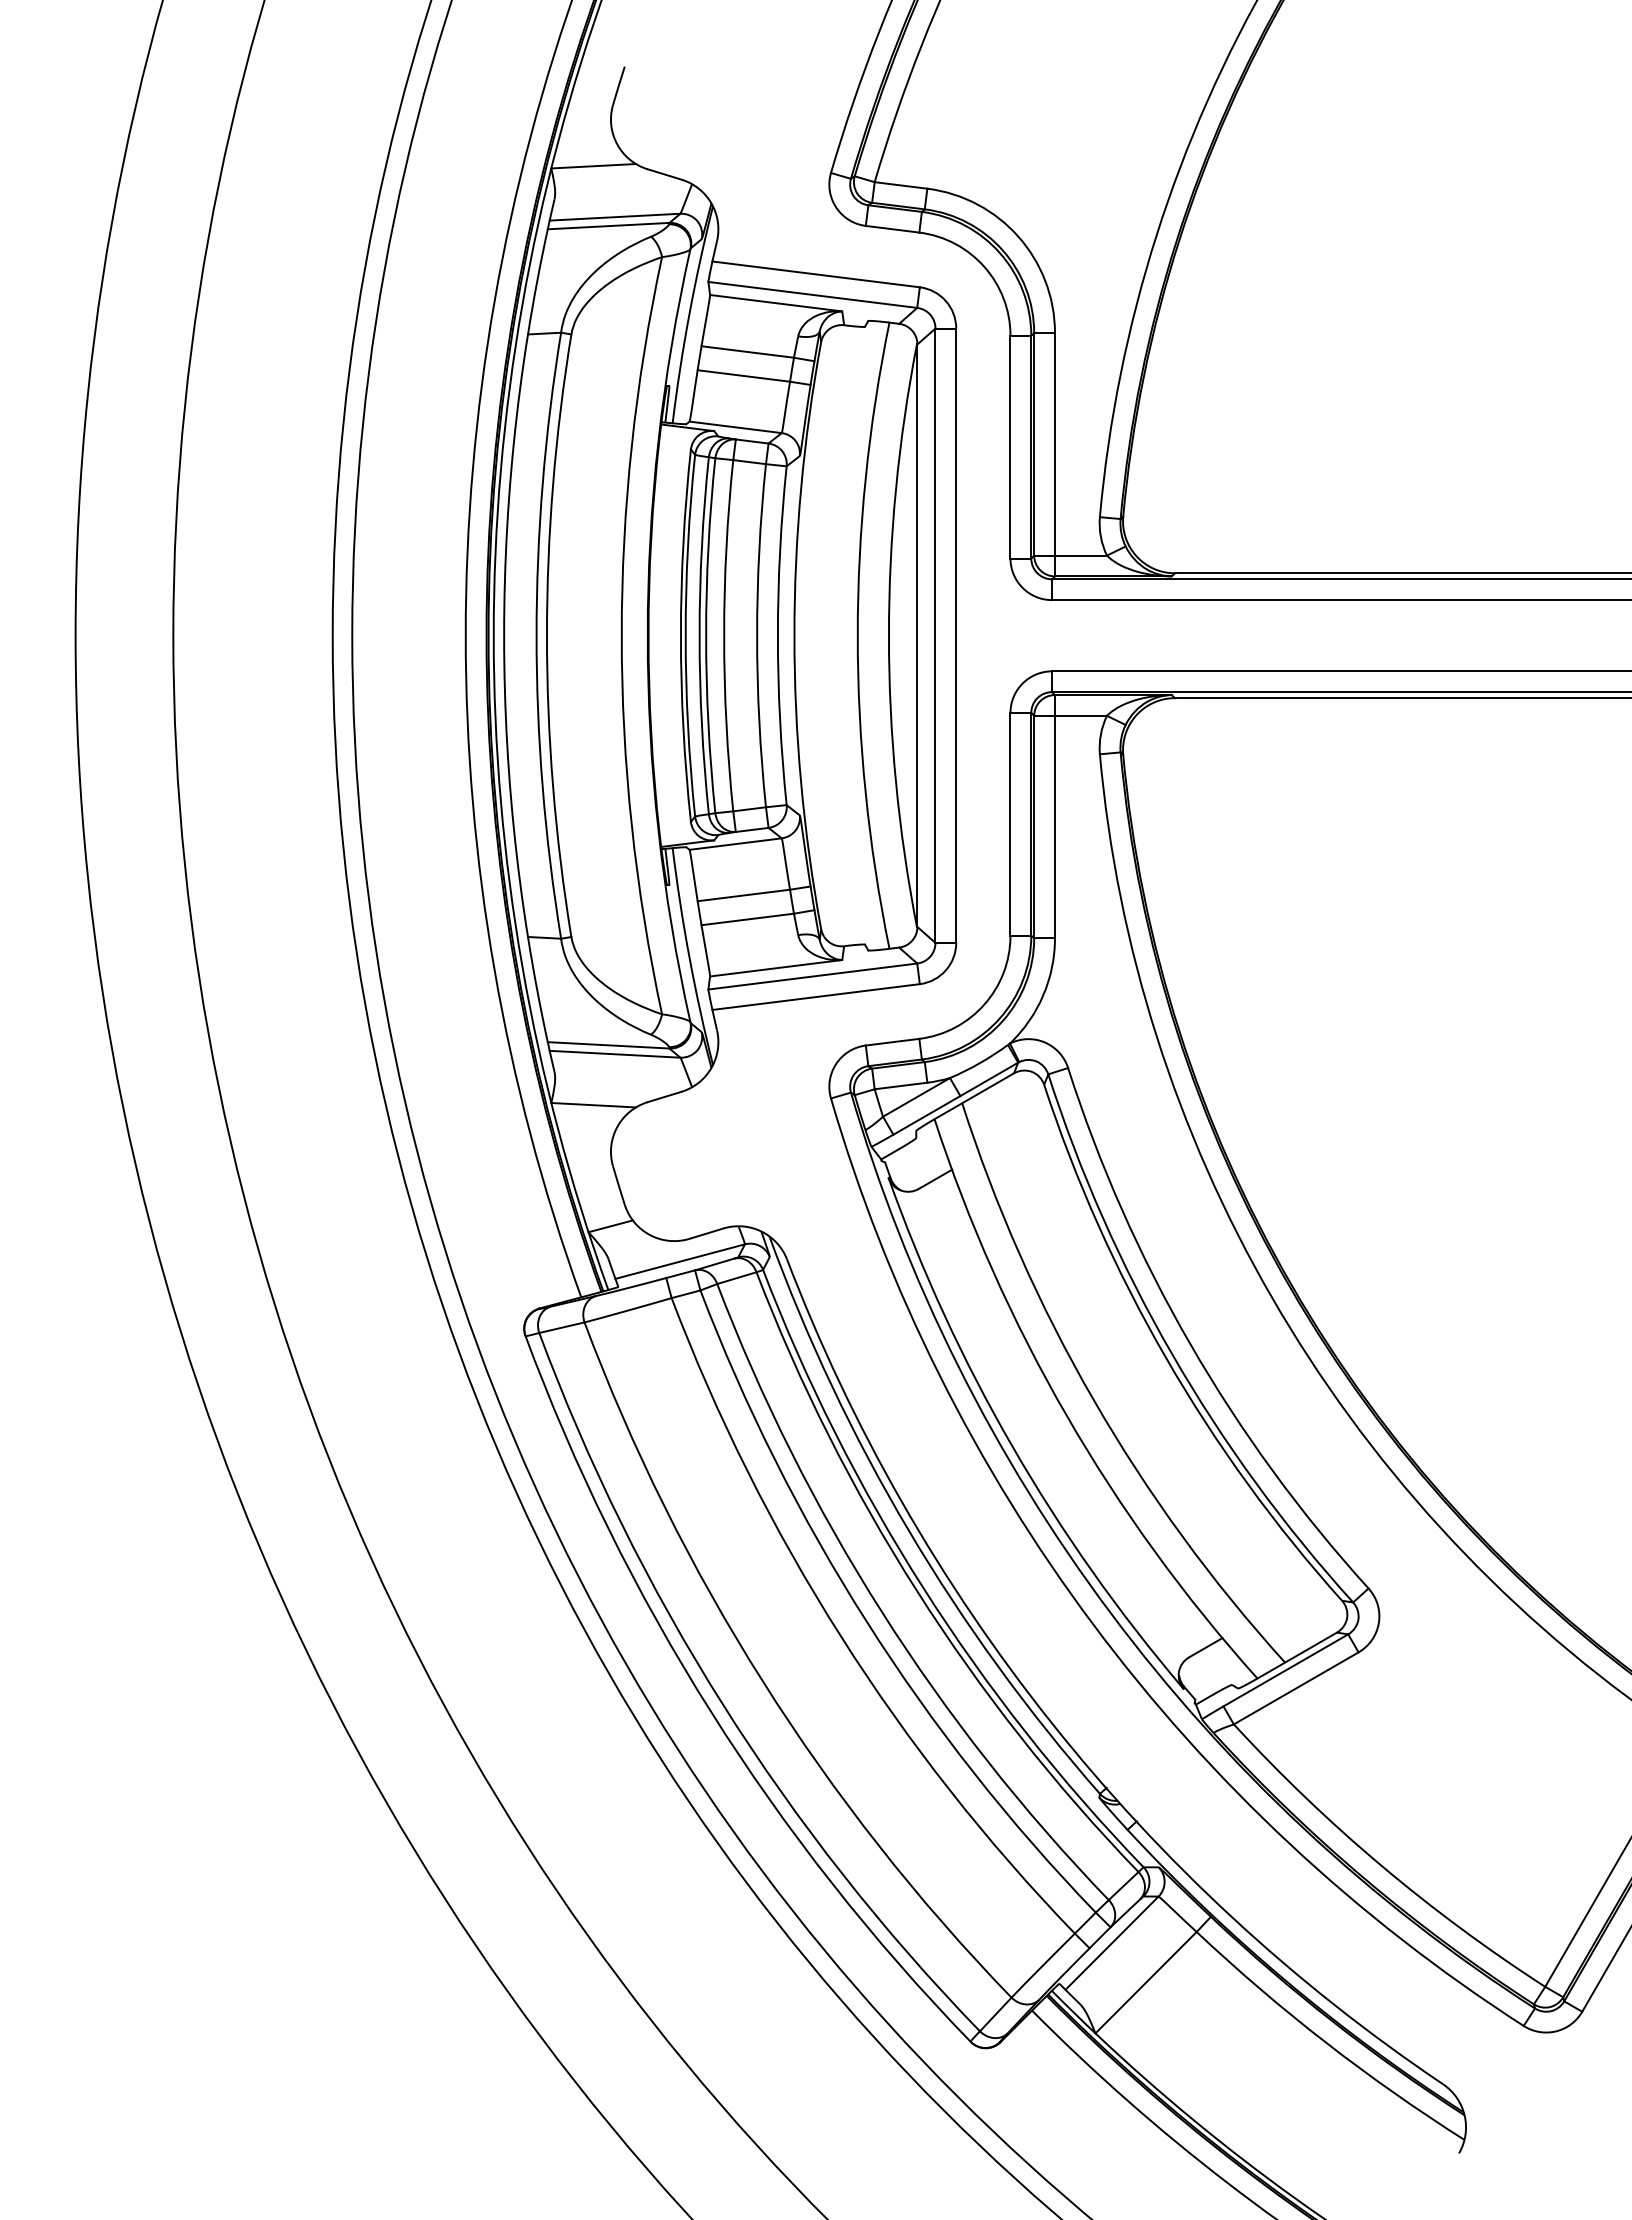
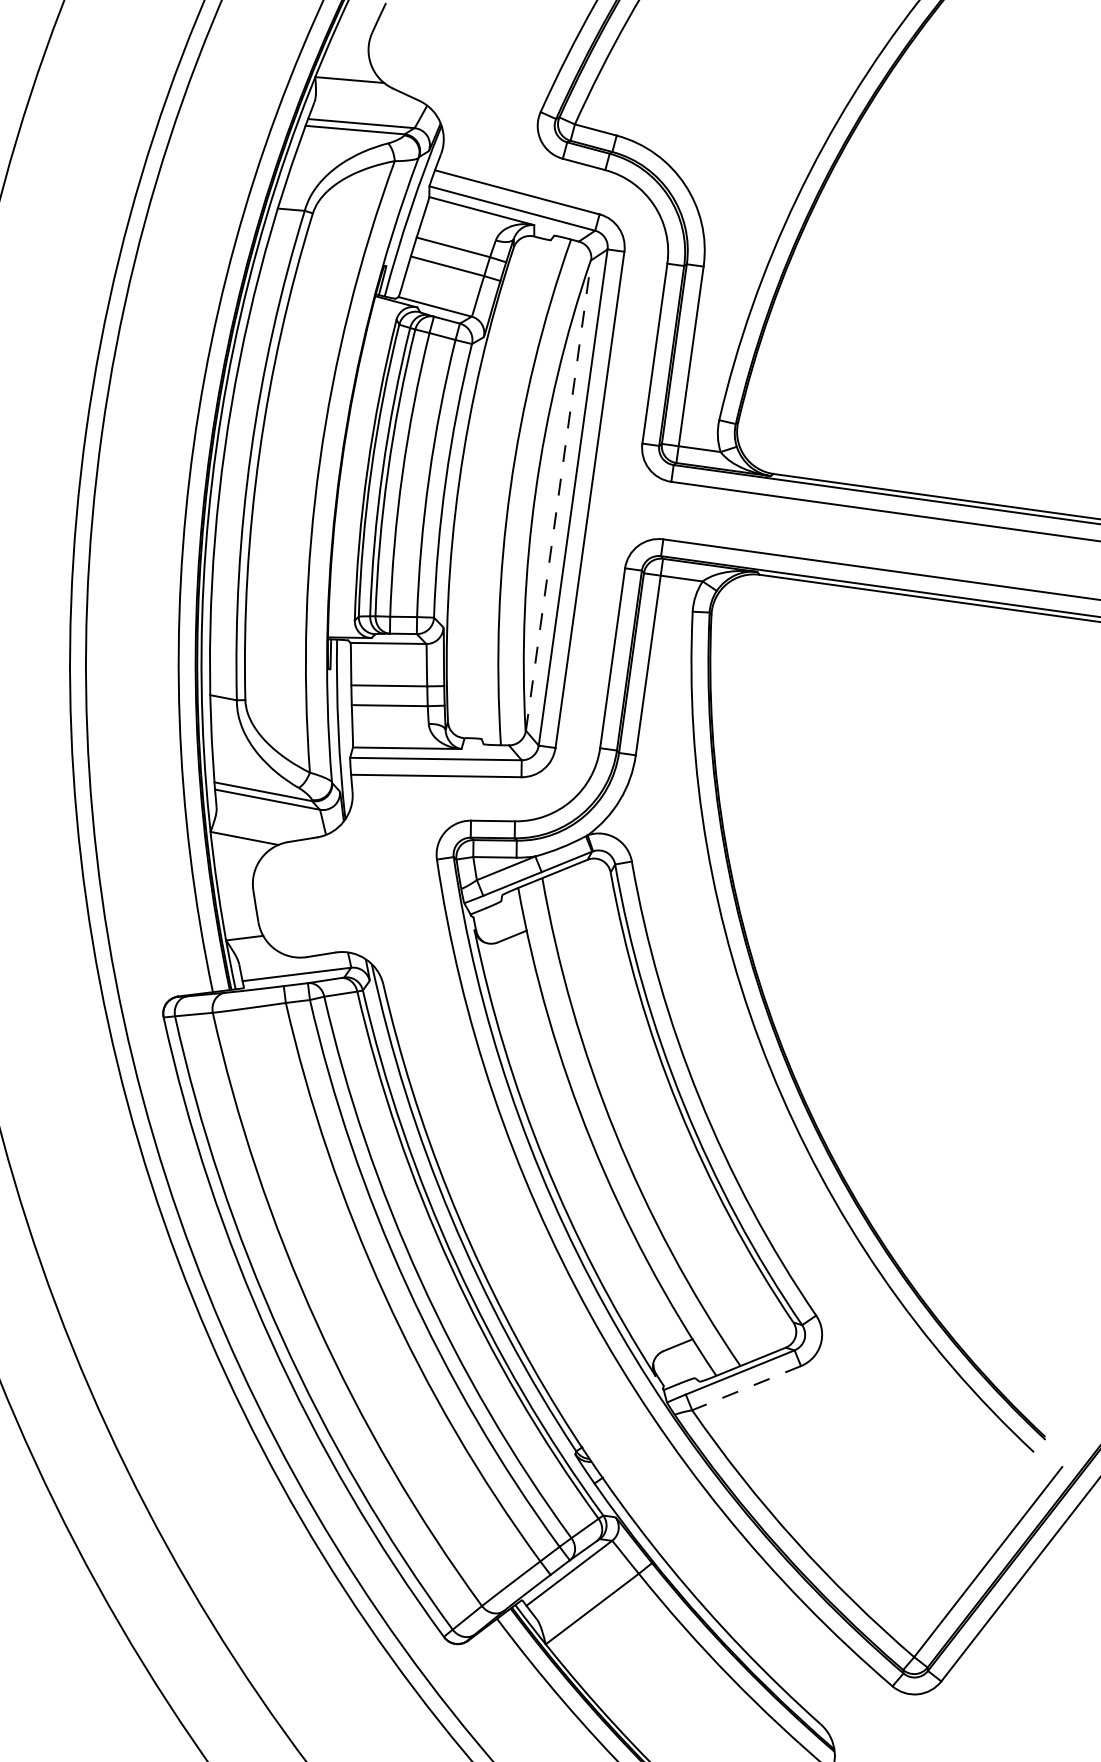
line: (917, 635) -> (558, 495), solid -> dashed
line: (1295, 1688) -> (745, 1388), solid -> dashed

